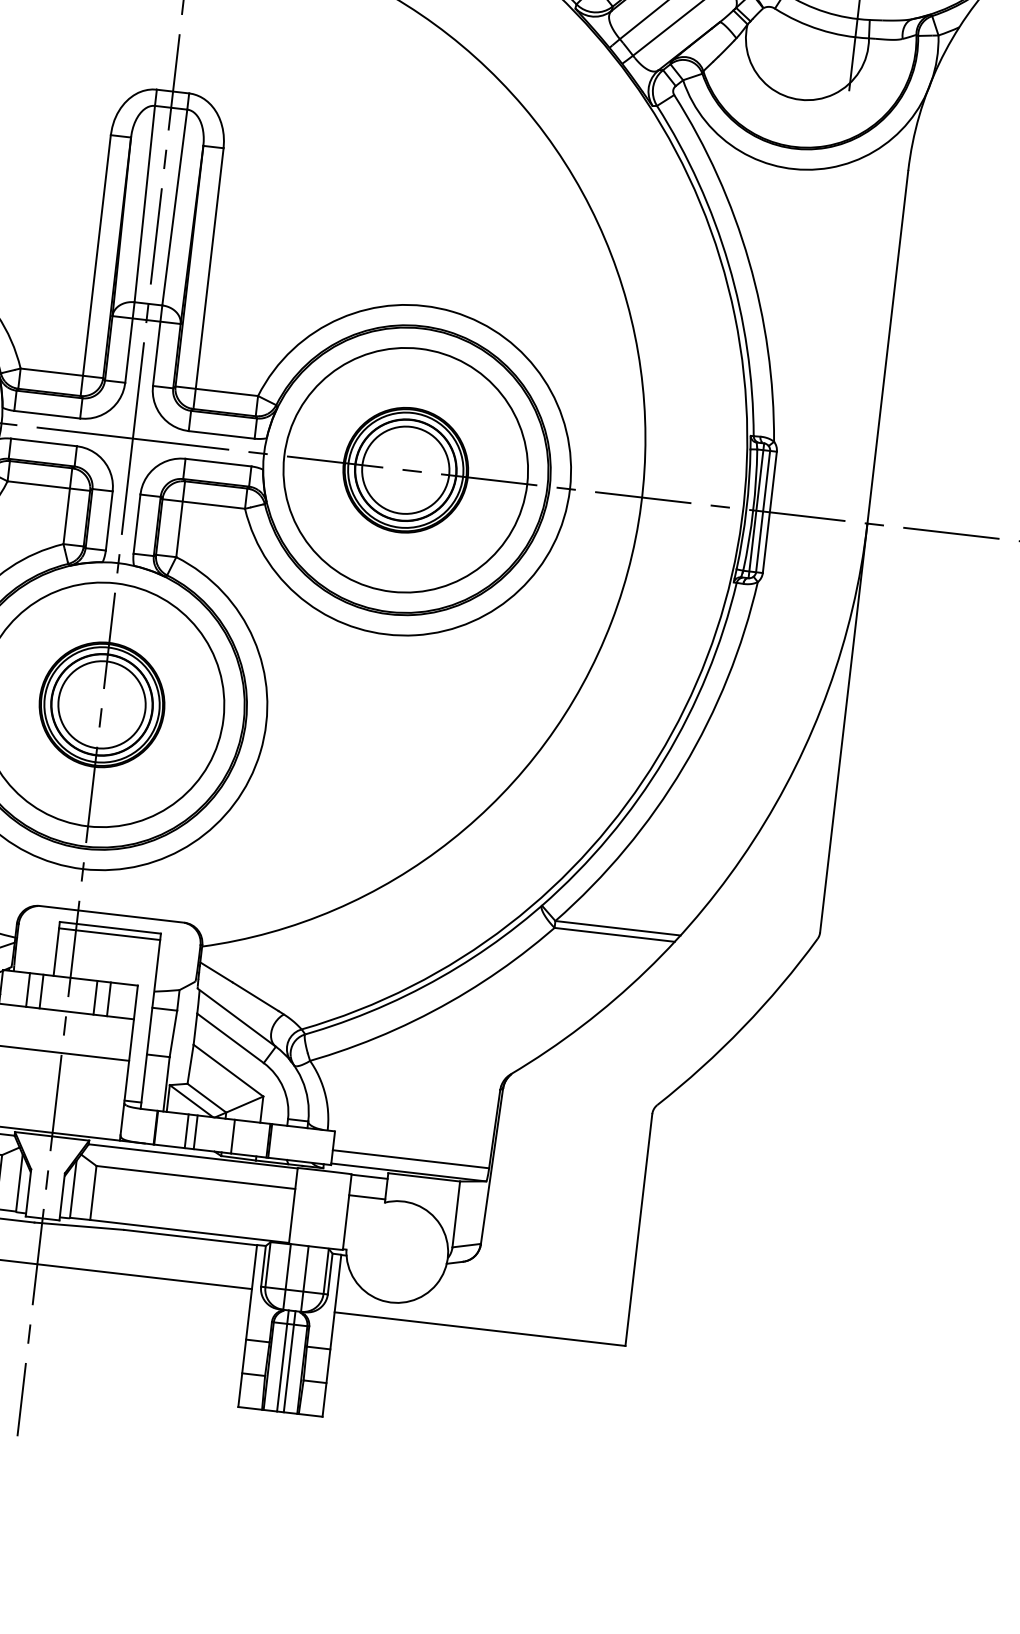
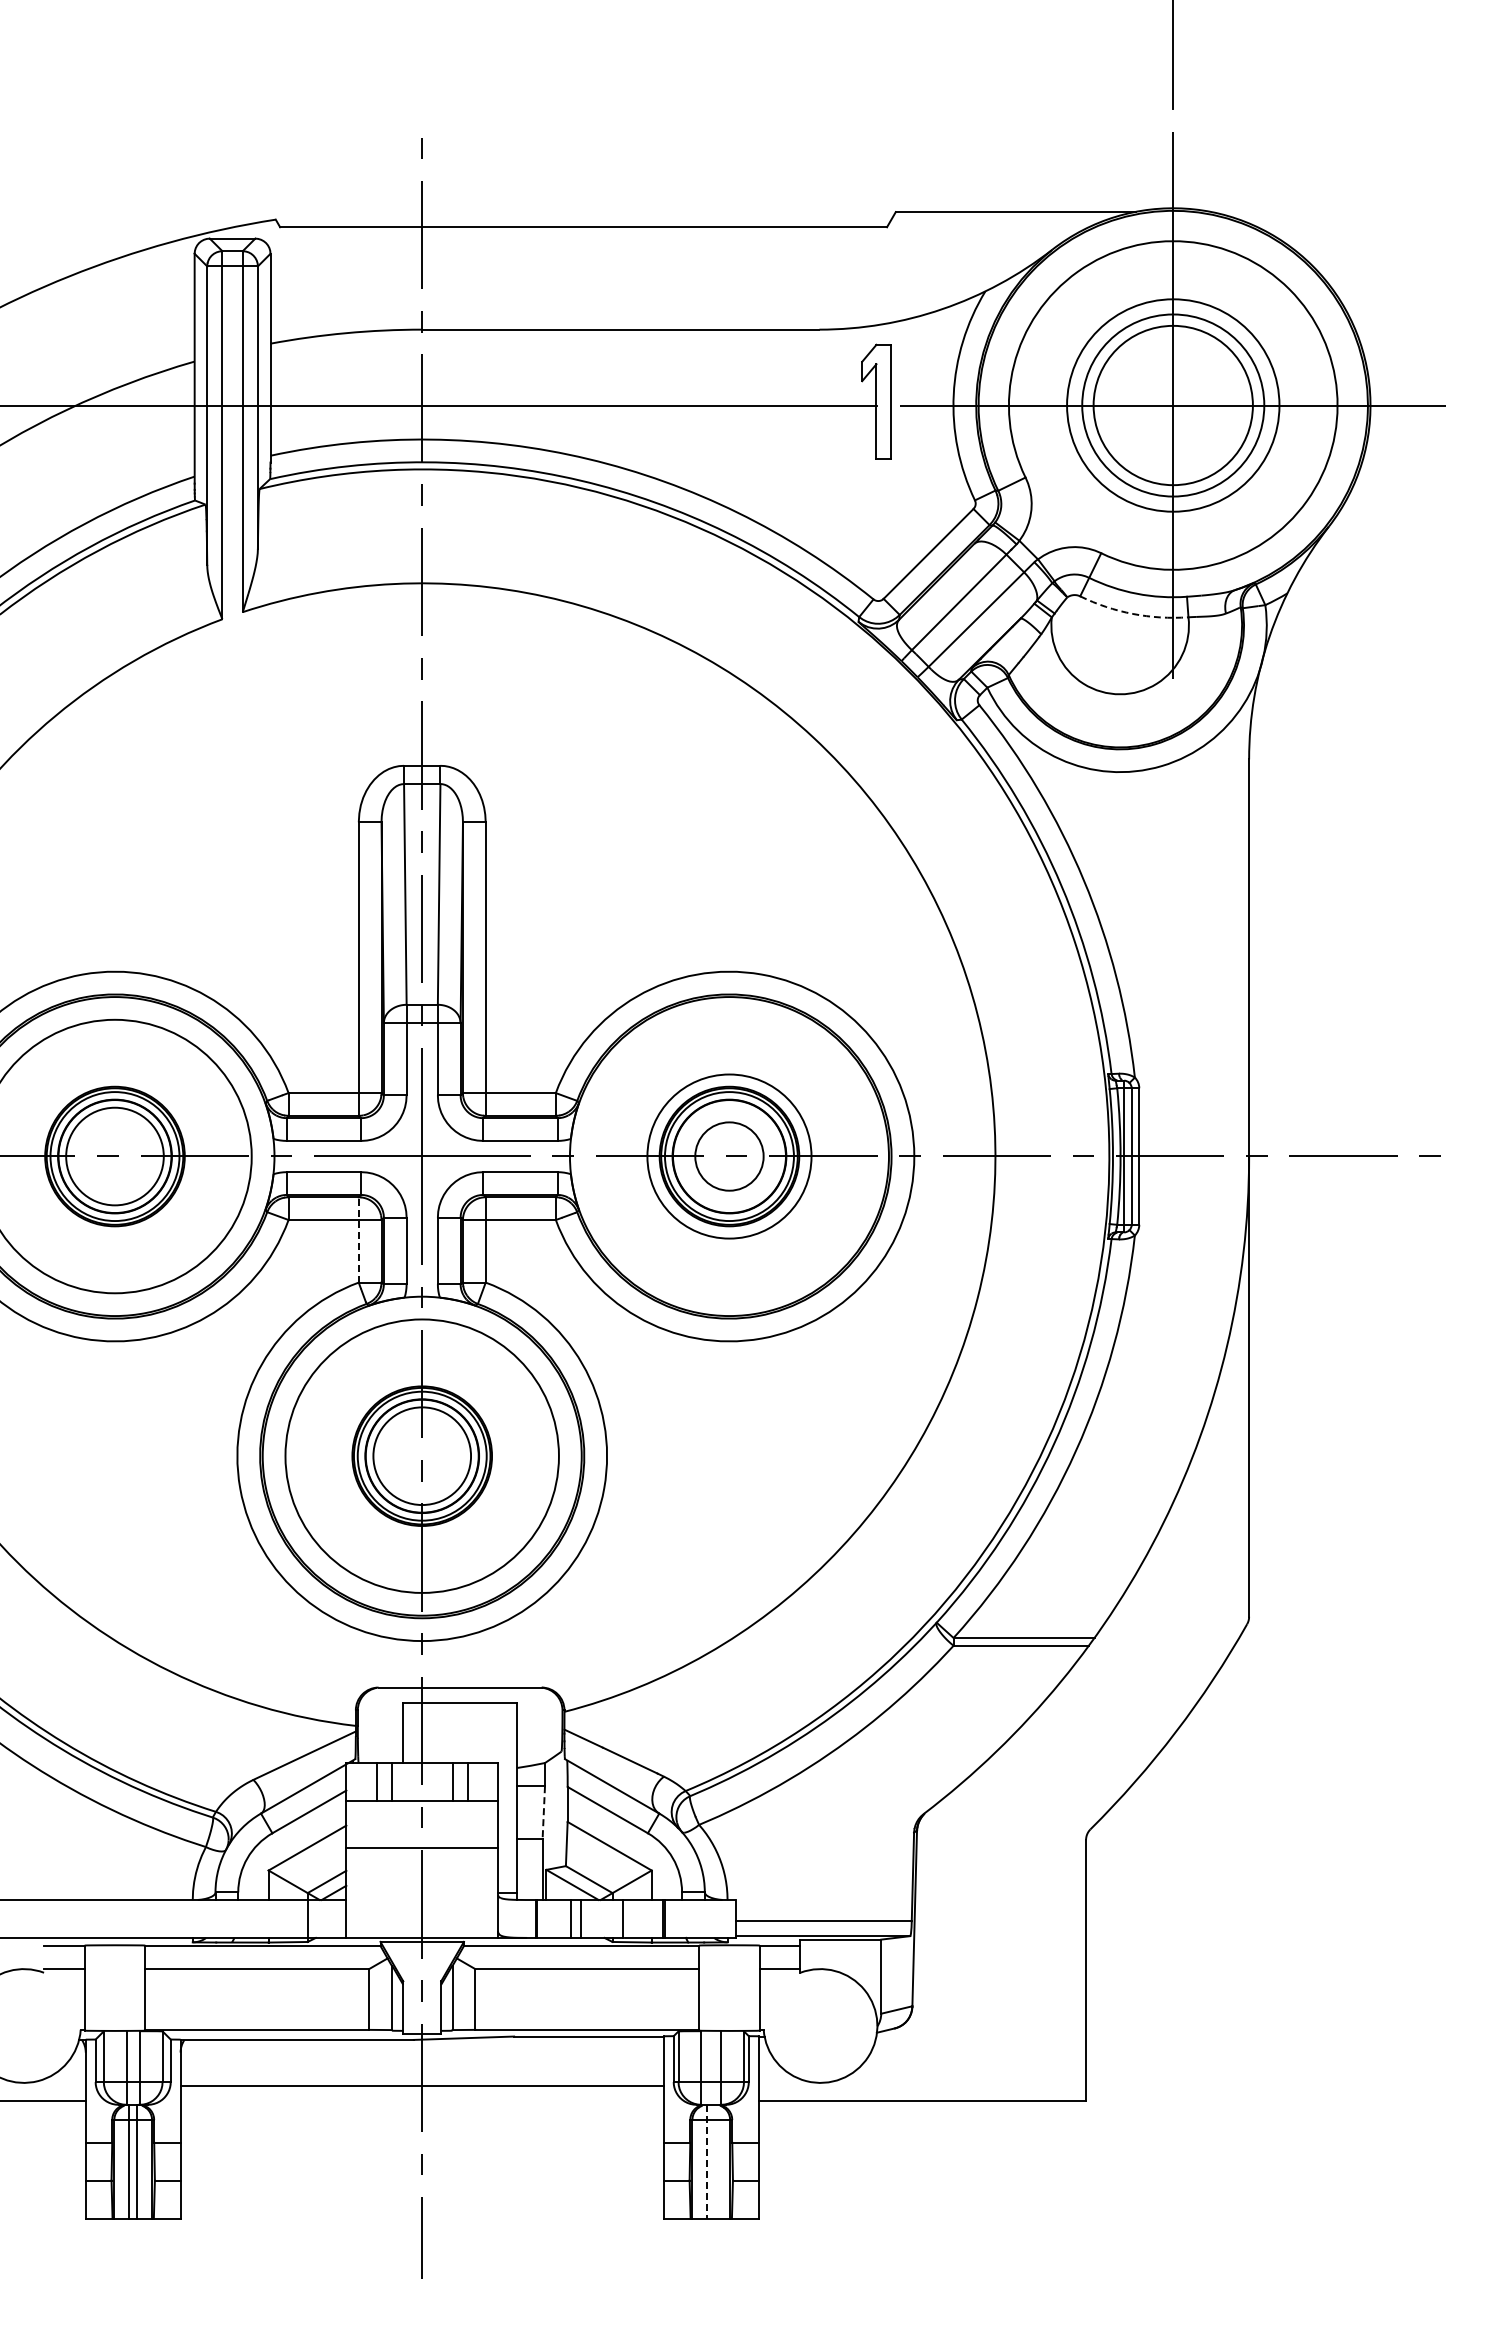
arc: (819, 29) -> (1132, 613), solid -> dashed
circle: (405, 470) -> (729, 1156), size x0.6
circle: (405, 470) -> (729, 1156), size x0.7
line: (67, 505) -> (358, 1239), solid -> dashed
line: (110, 933) -> (460, 1709), removed
line: (173, 1033) -> (543, 1812), solid -> dashed
line: (282, 1360) -> (707, 2161), solid -> dashed
line: (290, 1361) -> (715, 2161), removed

